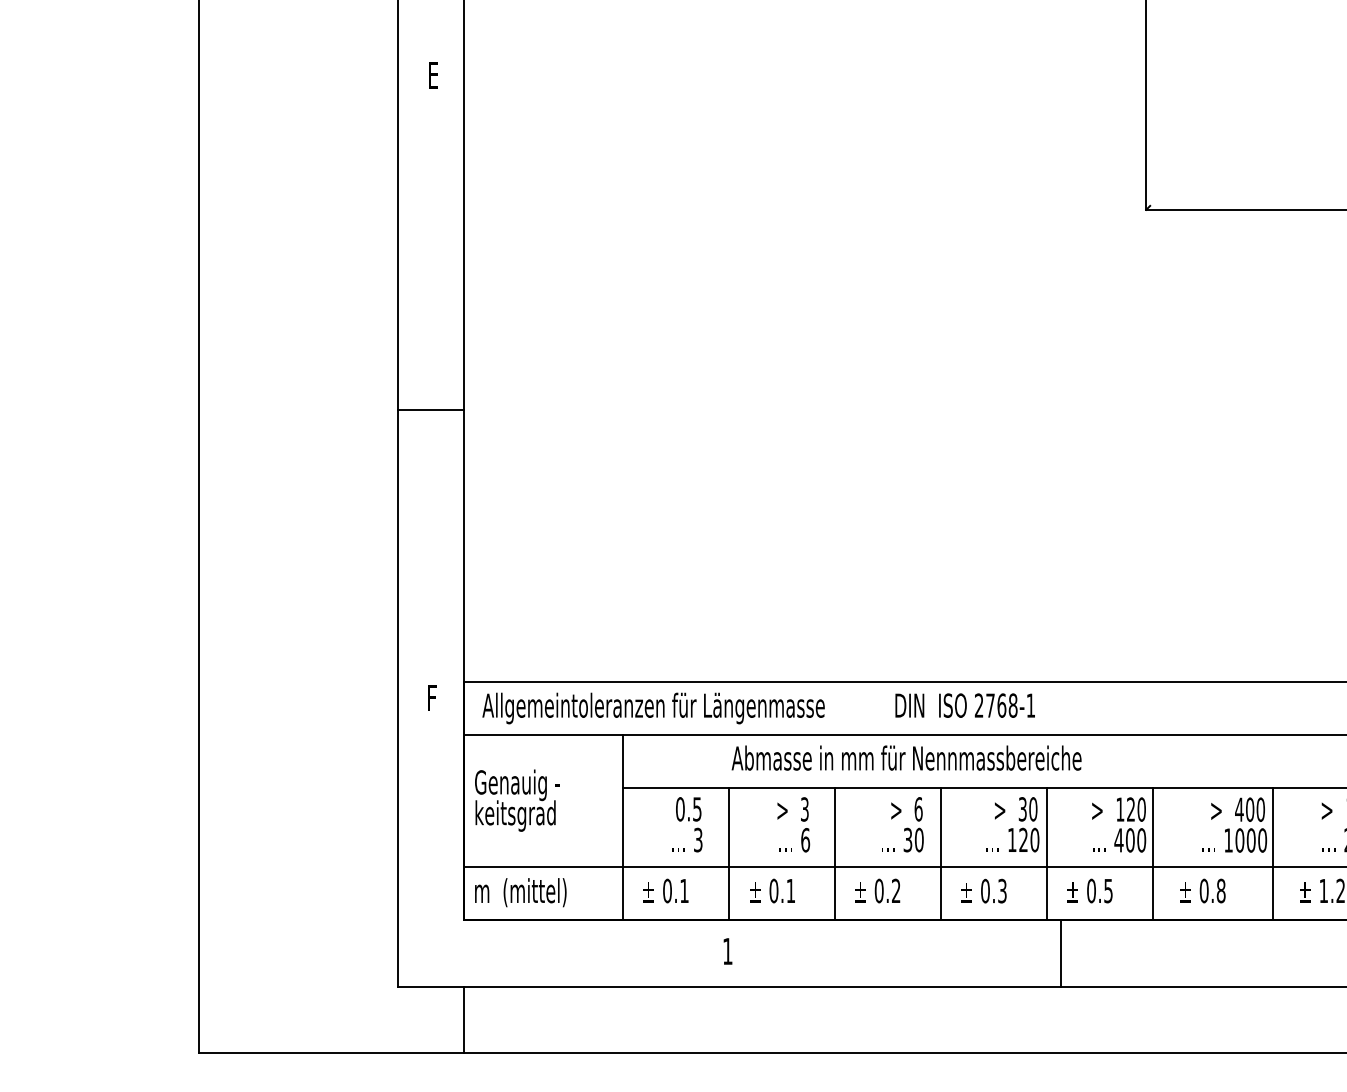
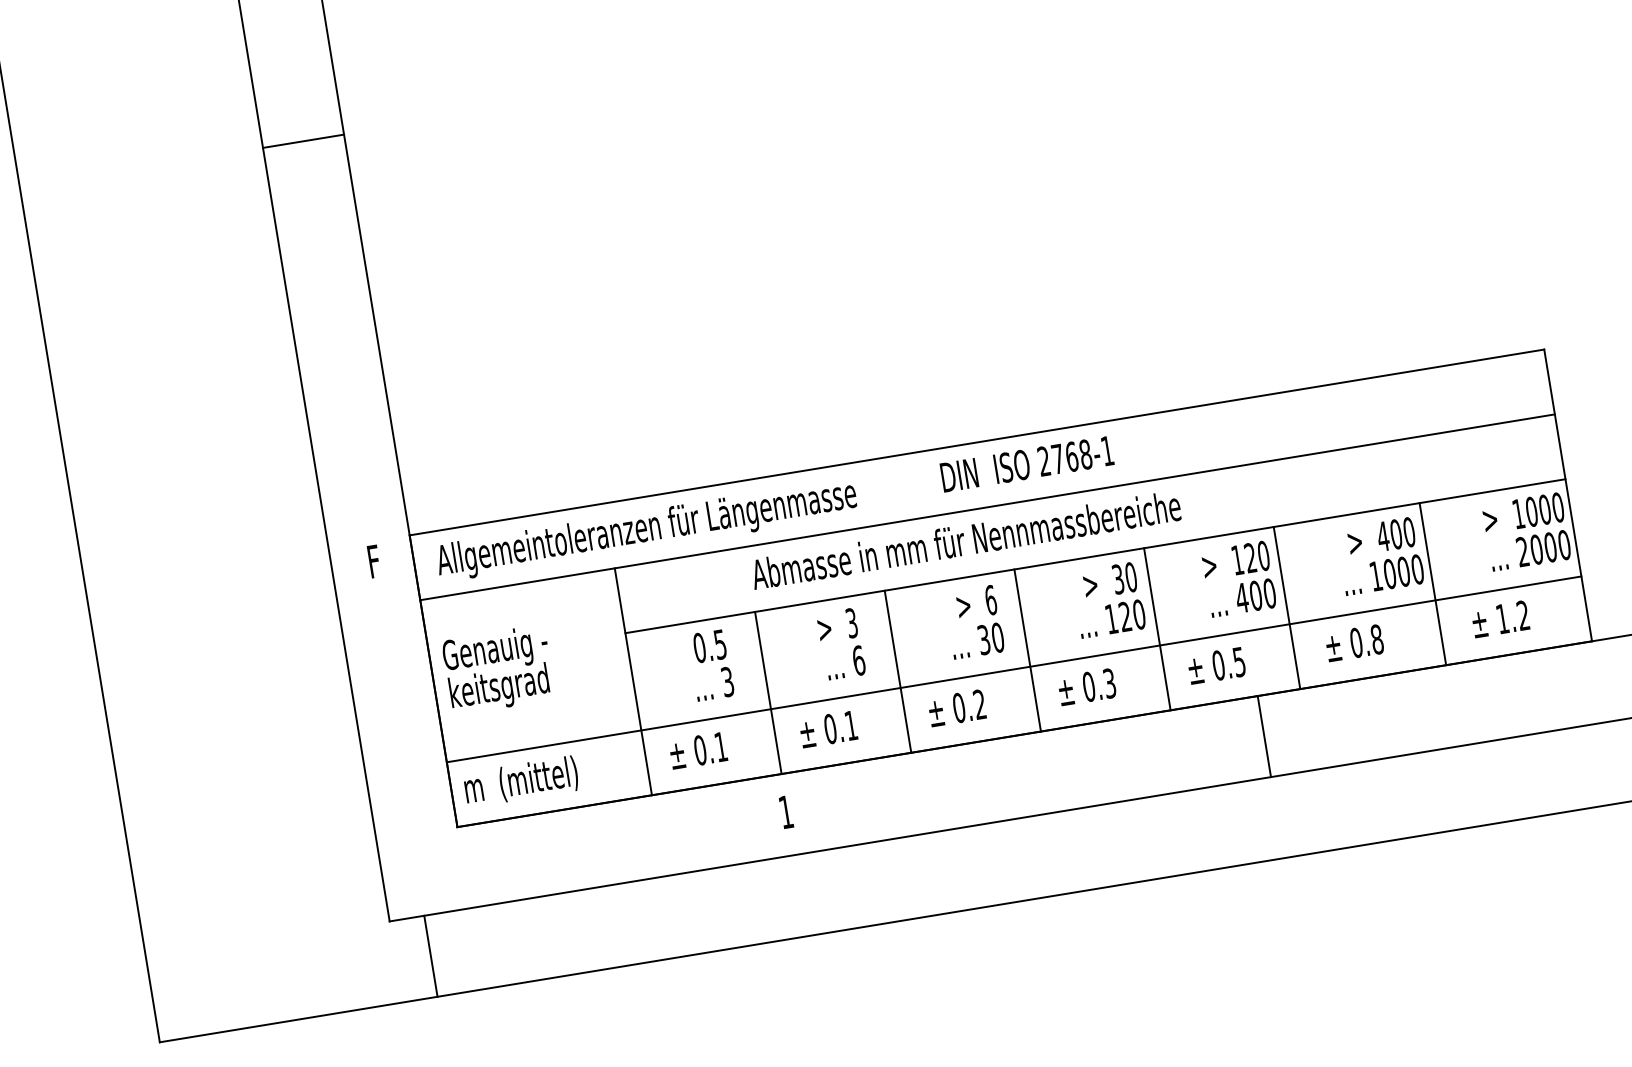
line: (430, 409) -> (303, 140), moved
line: (1060, 953) -> (1264, 736), moved
line: (464, 1019) -> (431, 955), moved

